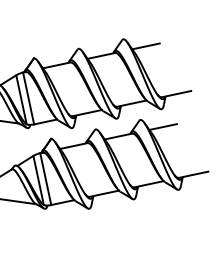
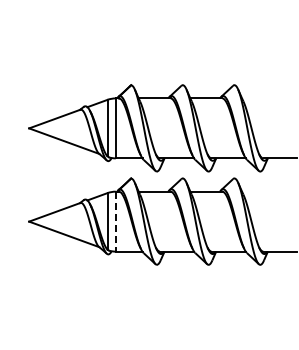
line: (145, 46) -> (257, 98), removed
line: (162, 127) -> (257, 191), removed
line: (45, 179) -> (115, 221), solid -> dashed

